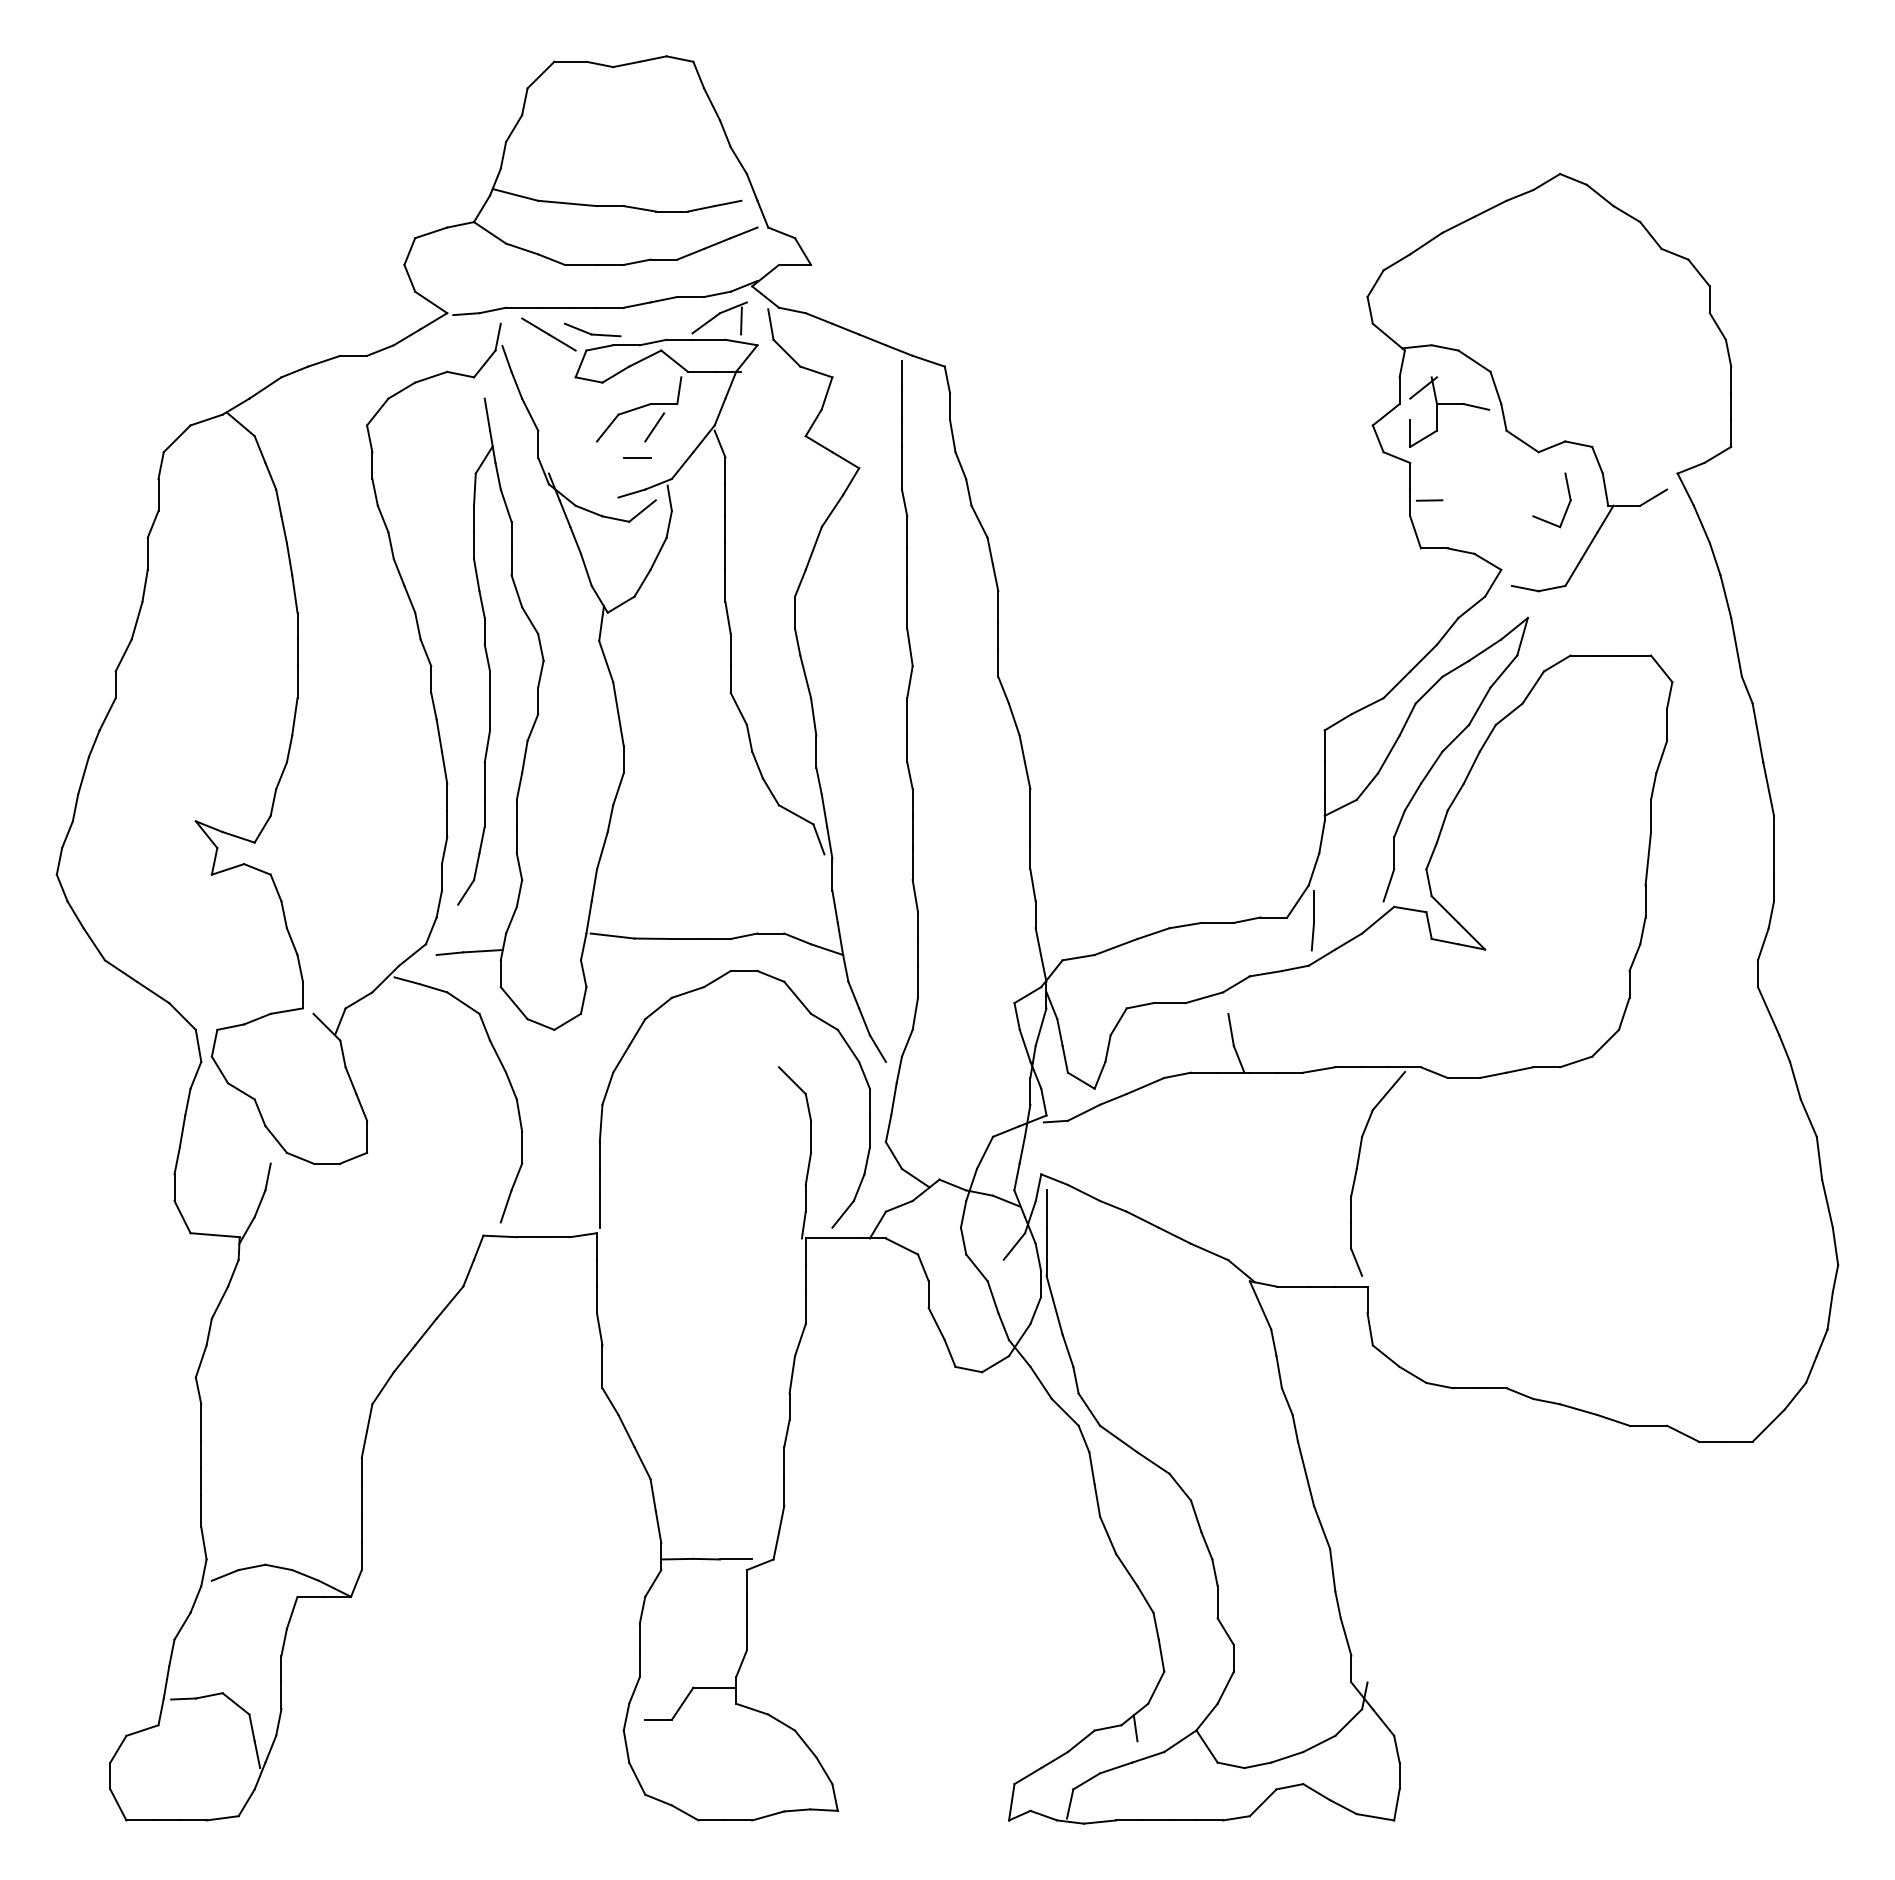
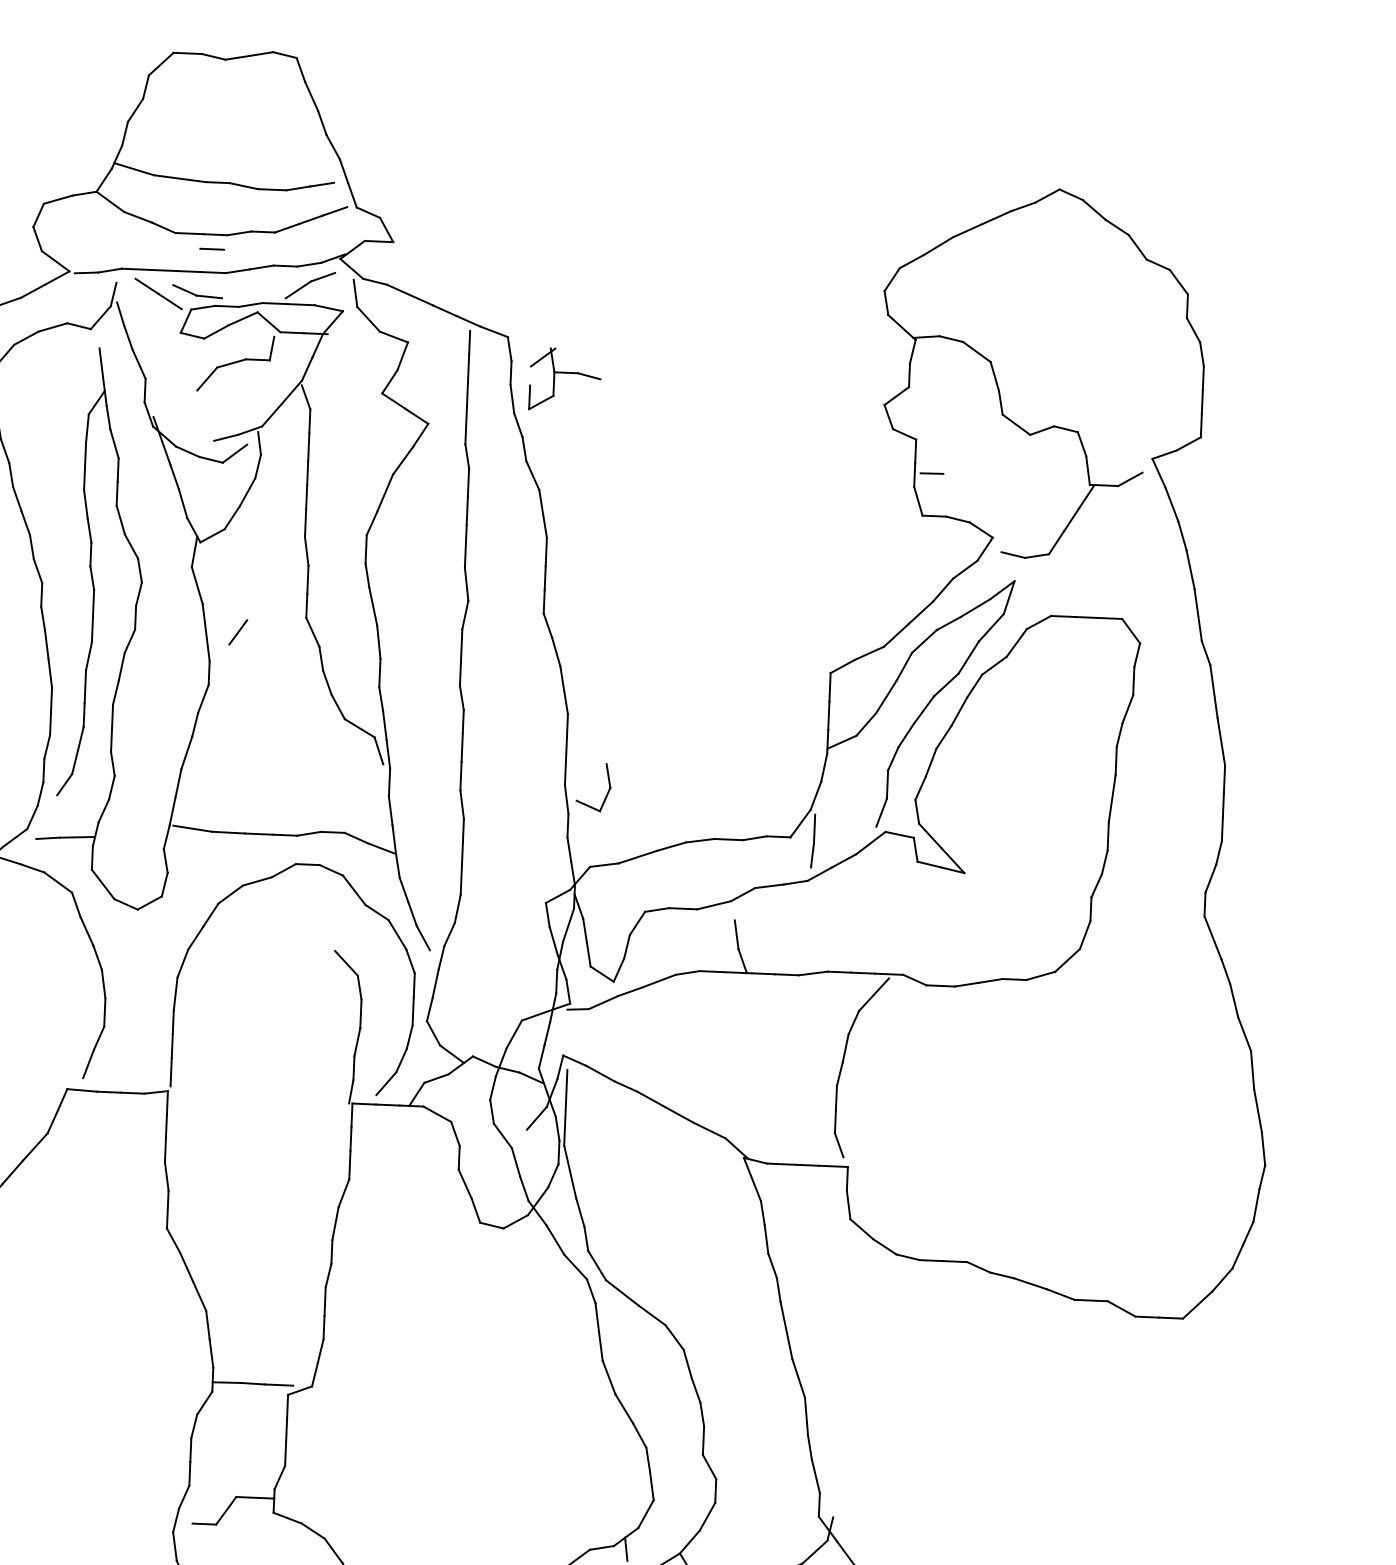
line: (741, 320) -> (329, 288), removed
part: (1449, 404) -> (565, 373), moved
line: (654, 427) -> (238, 632), moved
line: (637, 457) -> (212, 249), moved
part: (1566, 507) -> (606, 794), moved

